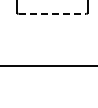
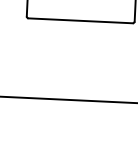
line: (52, 14) -> (80, 21), dashed -> solid

